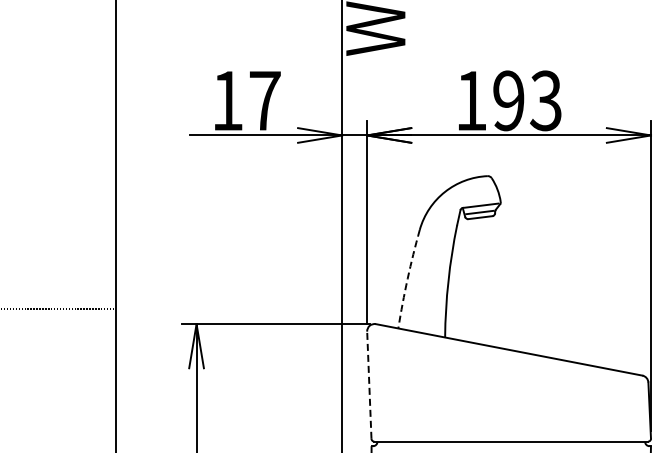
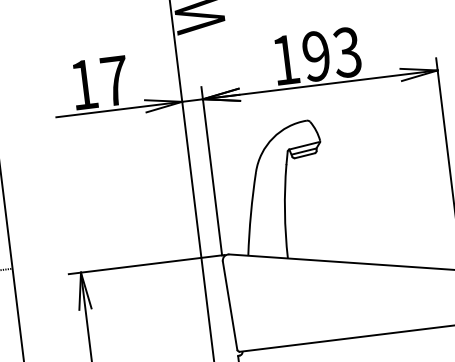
arc: (407, 278) -> (250, 213), dashed -> solid
line: (369, 385) -> (230, 305), dashed -> solid

